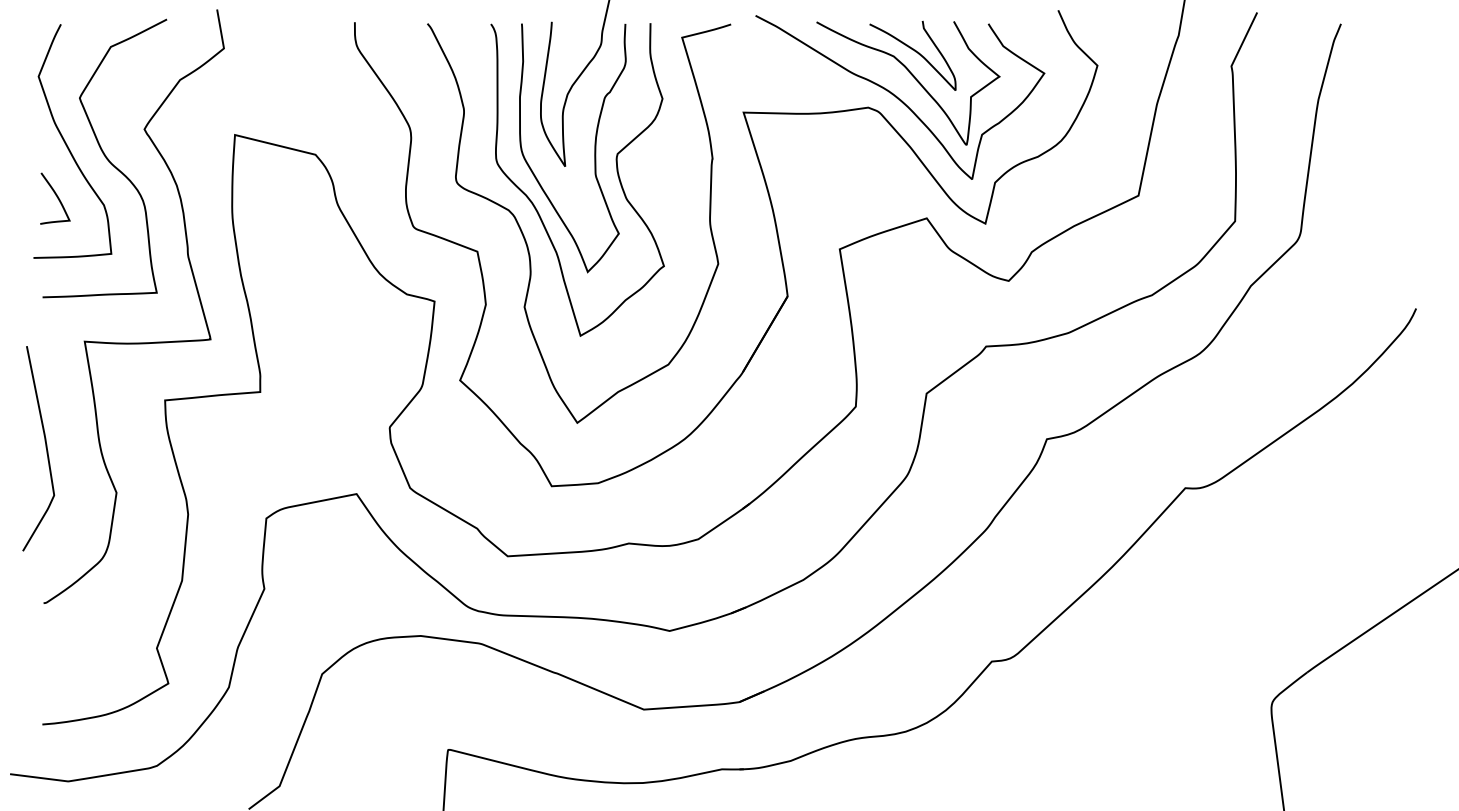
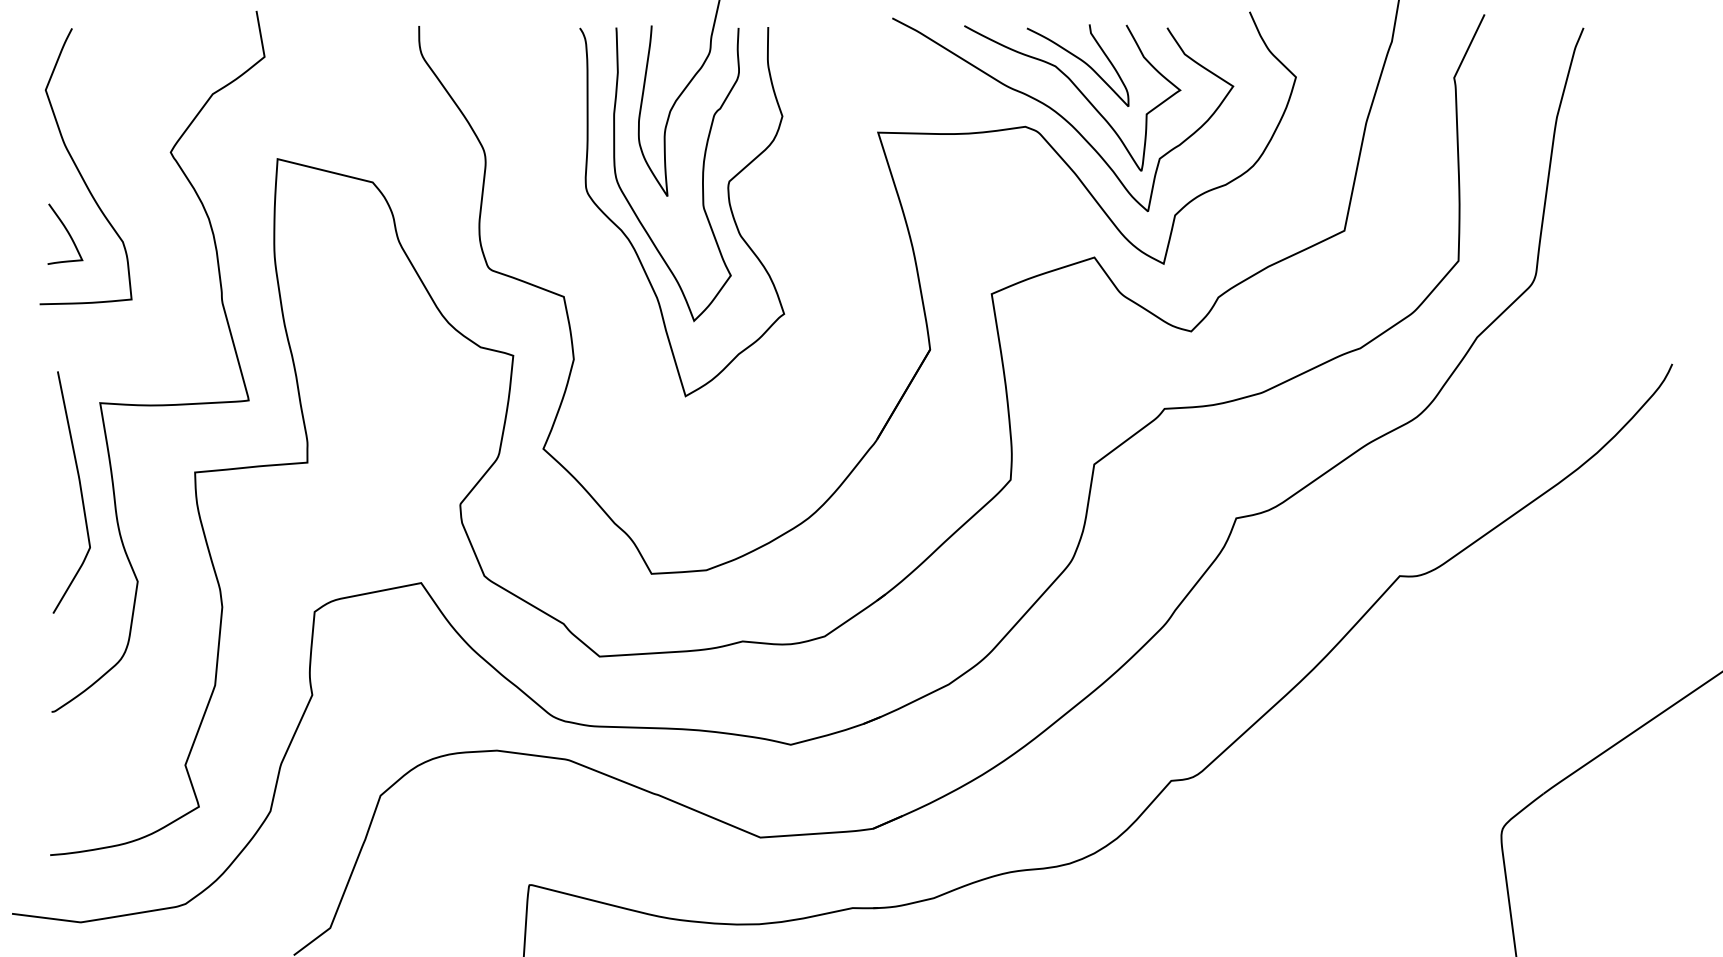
curve: (105, 157) -> (124, 185), removed
curve: (526, 240) -> (621, 283), removed
curve: (46, 448) -> (80, 492), moved

